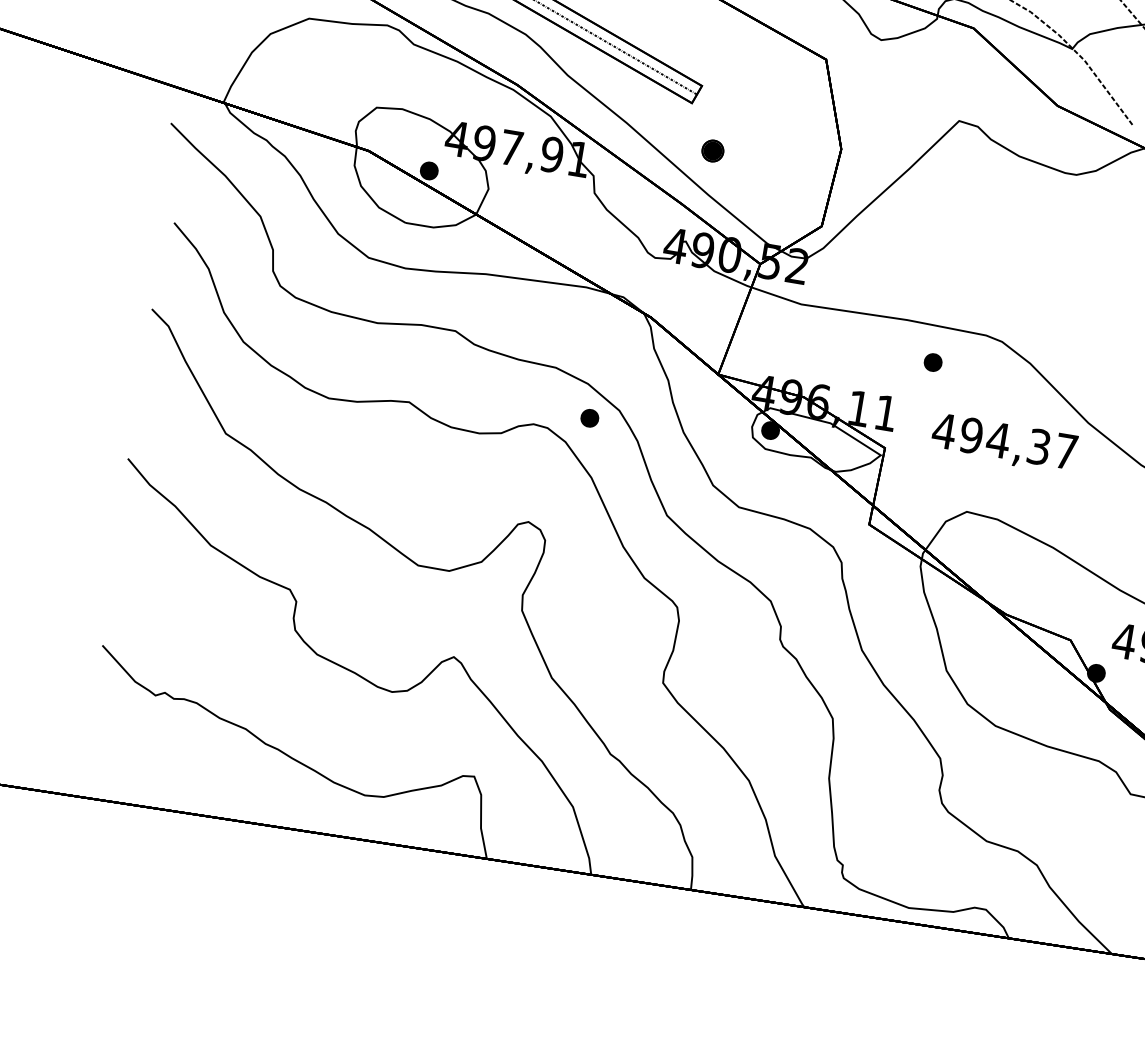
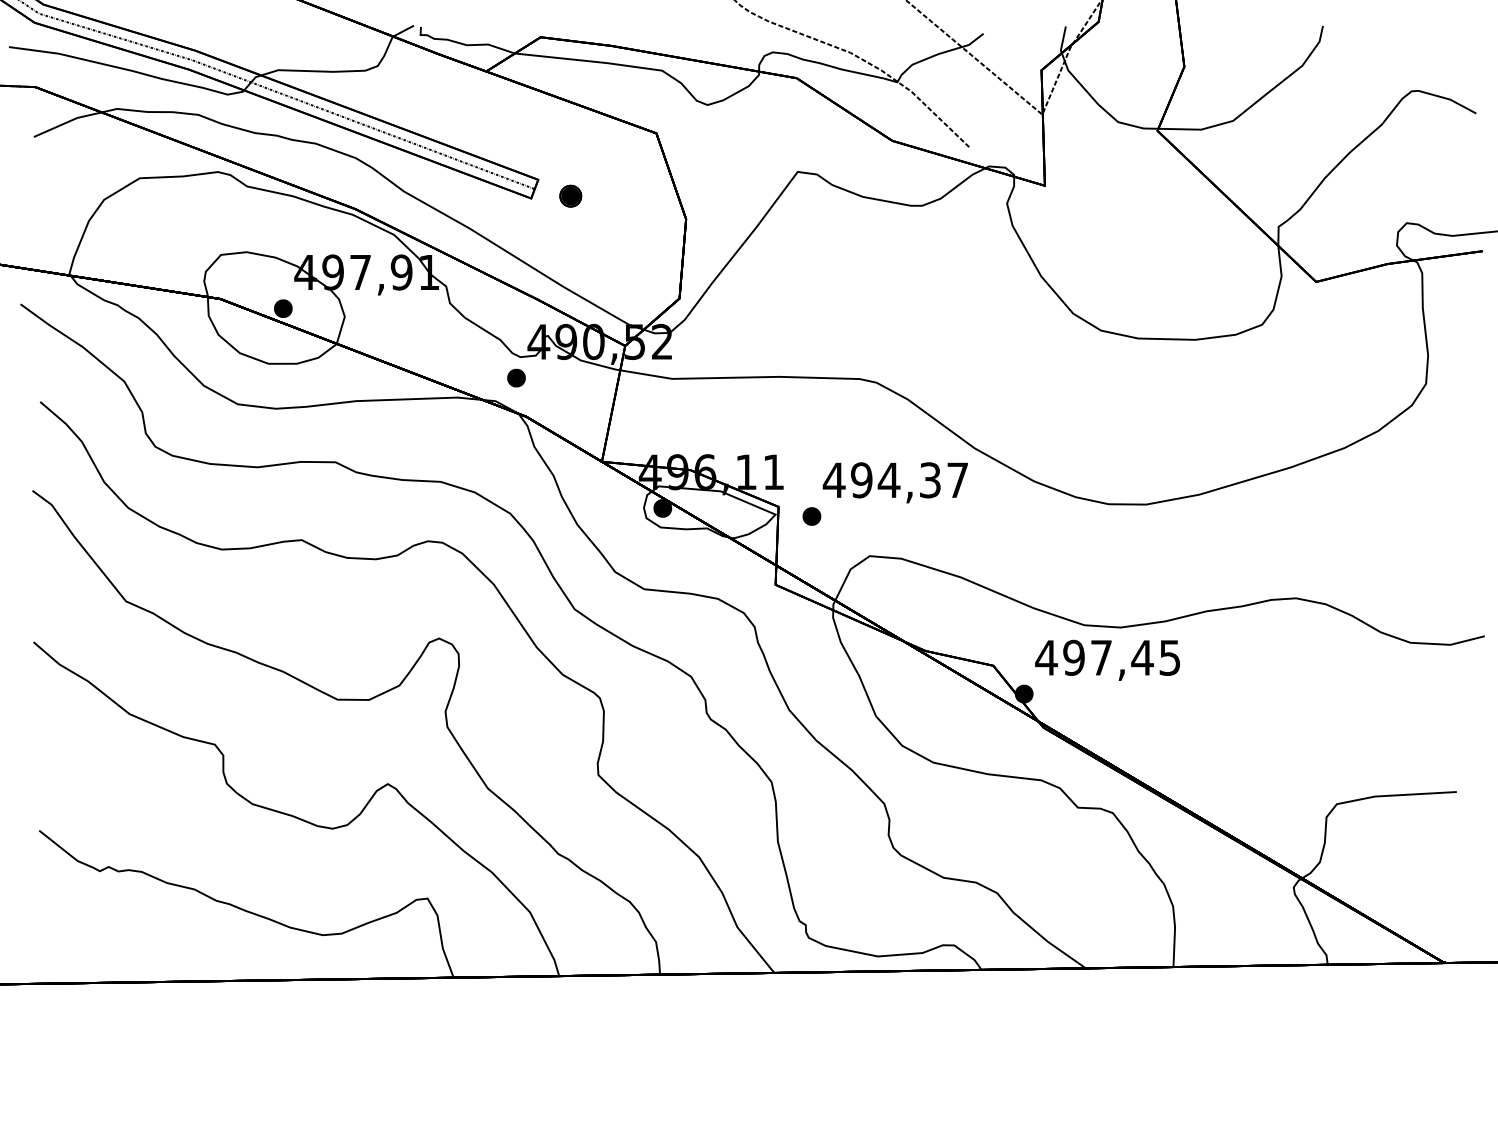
part: (712, 150) -> (570, 195), moved
part: (932, 362) -> (811, 516), moved
part: (589, 417) -> (516, 377), moved

